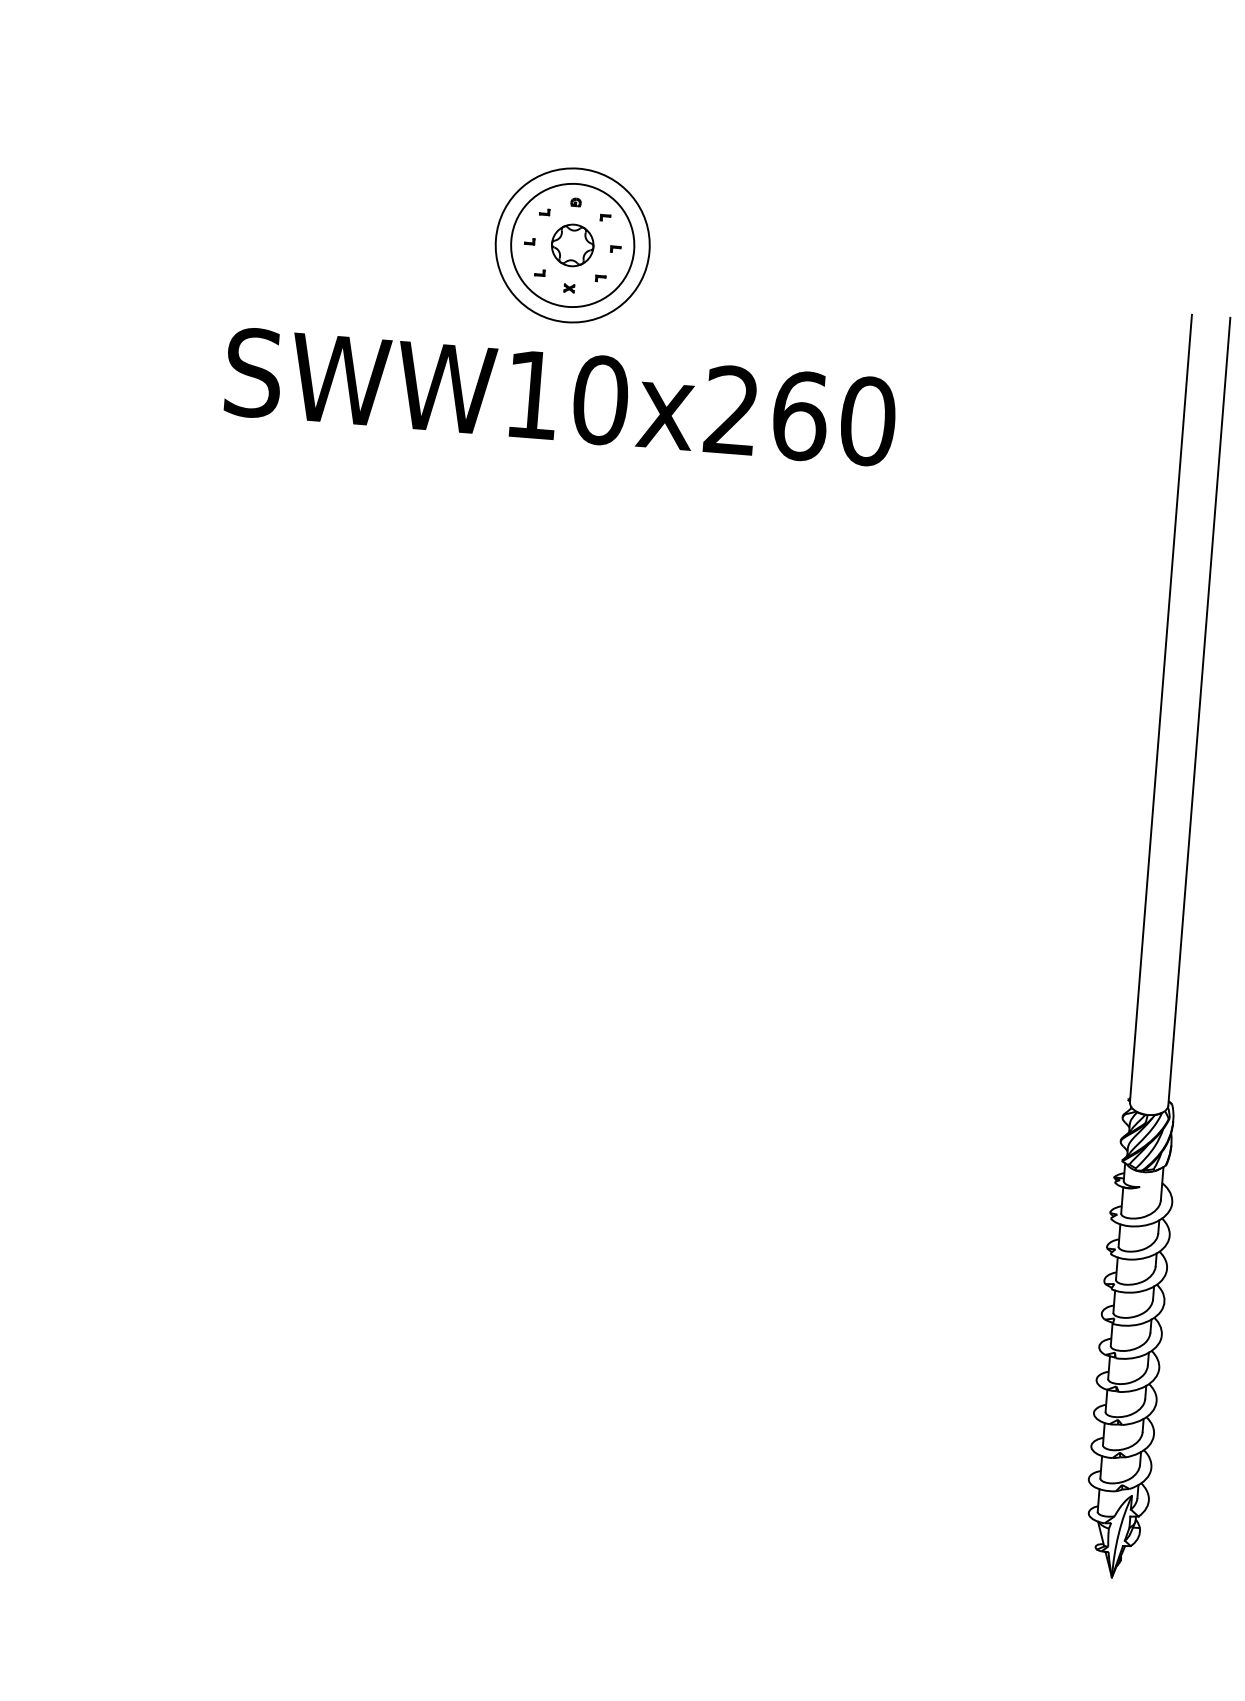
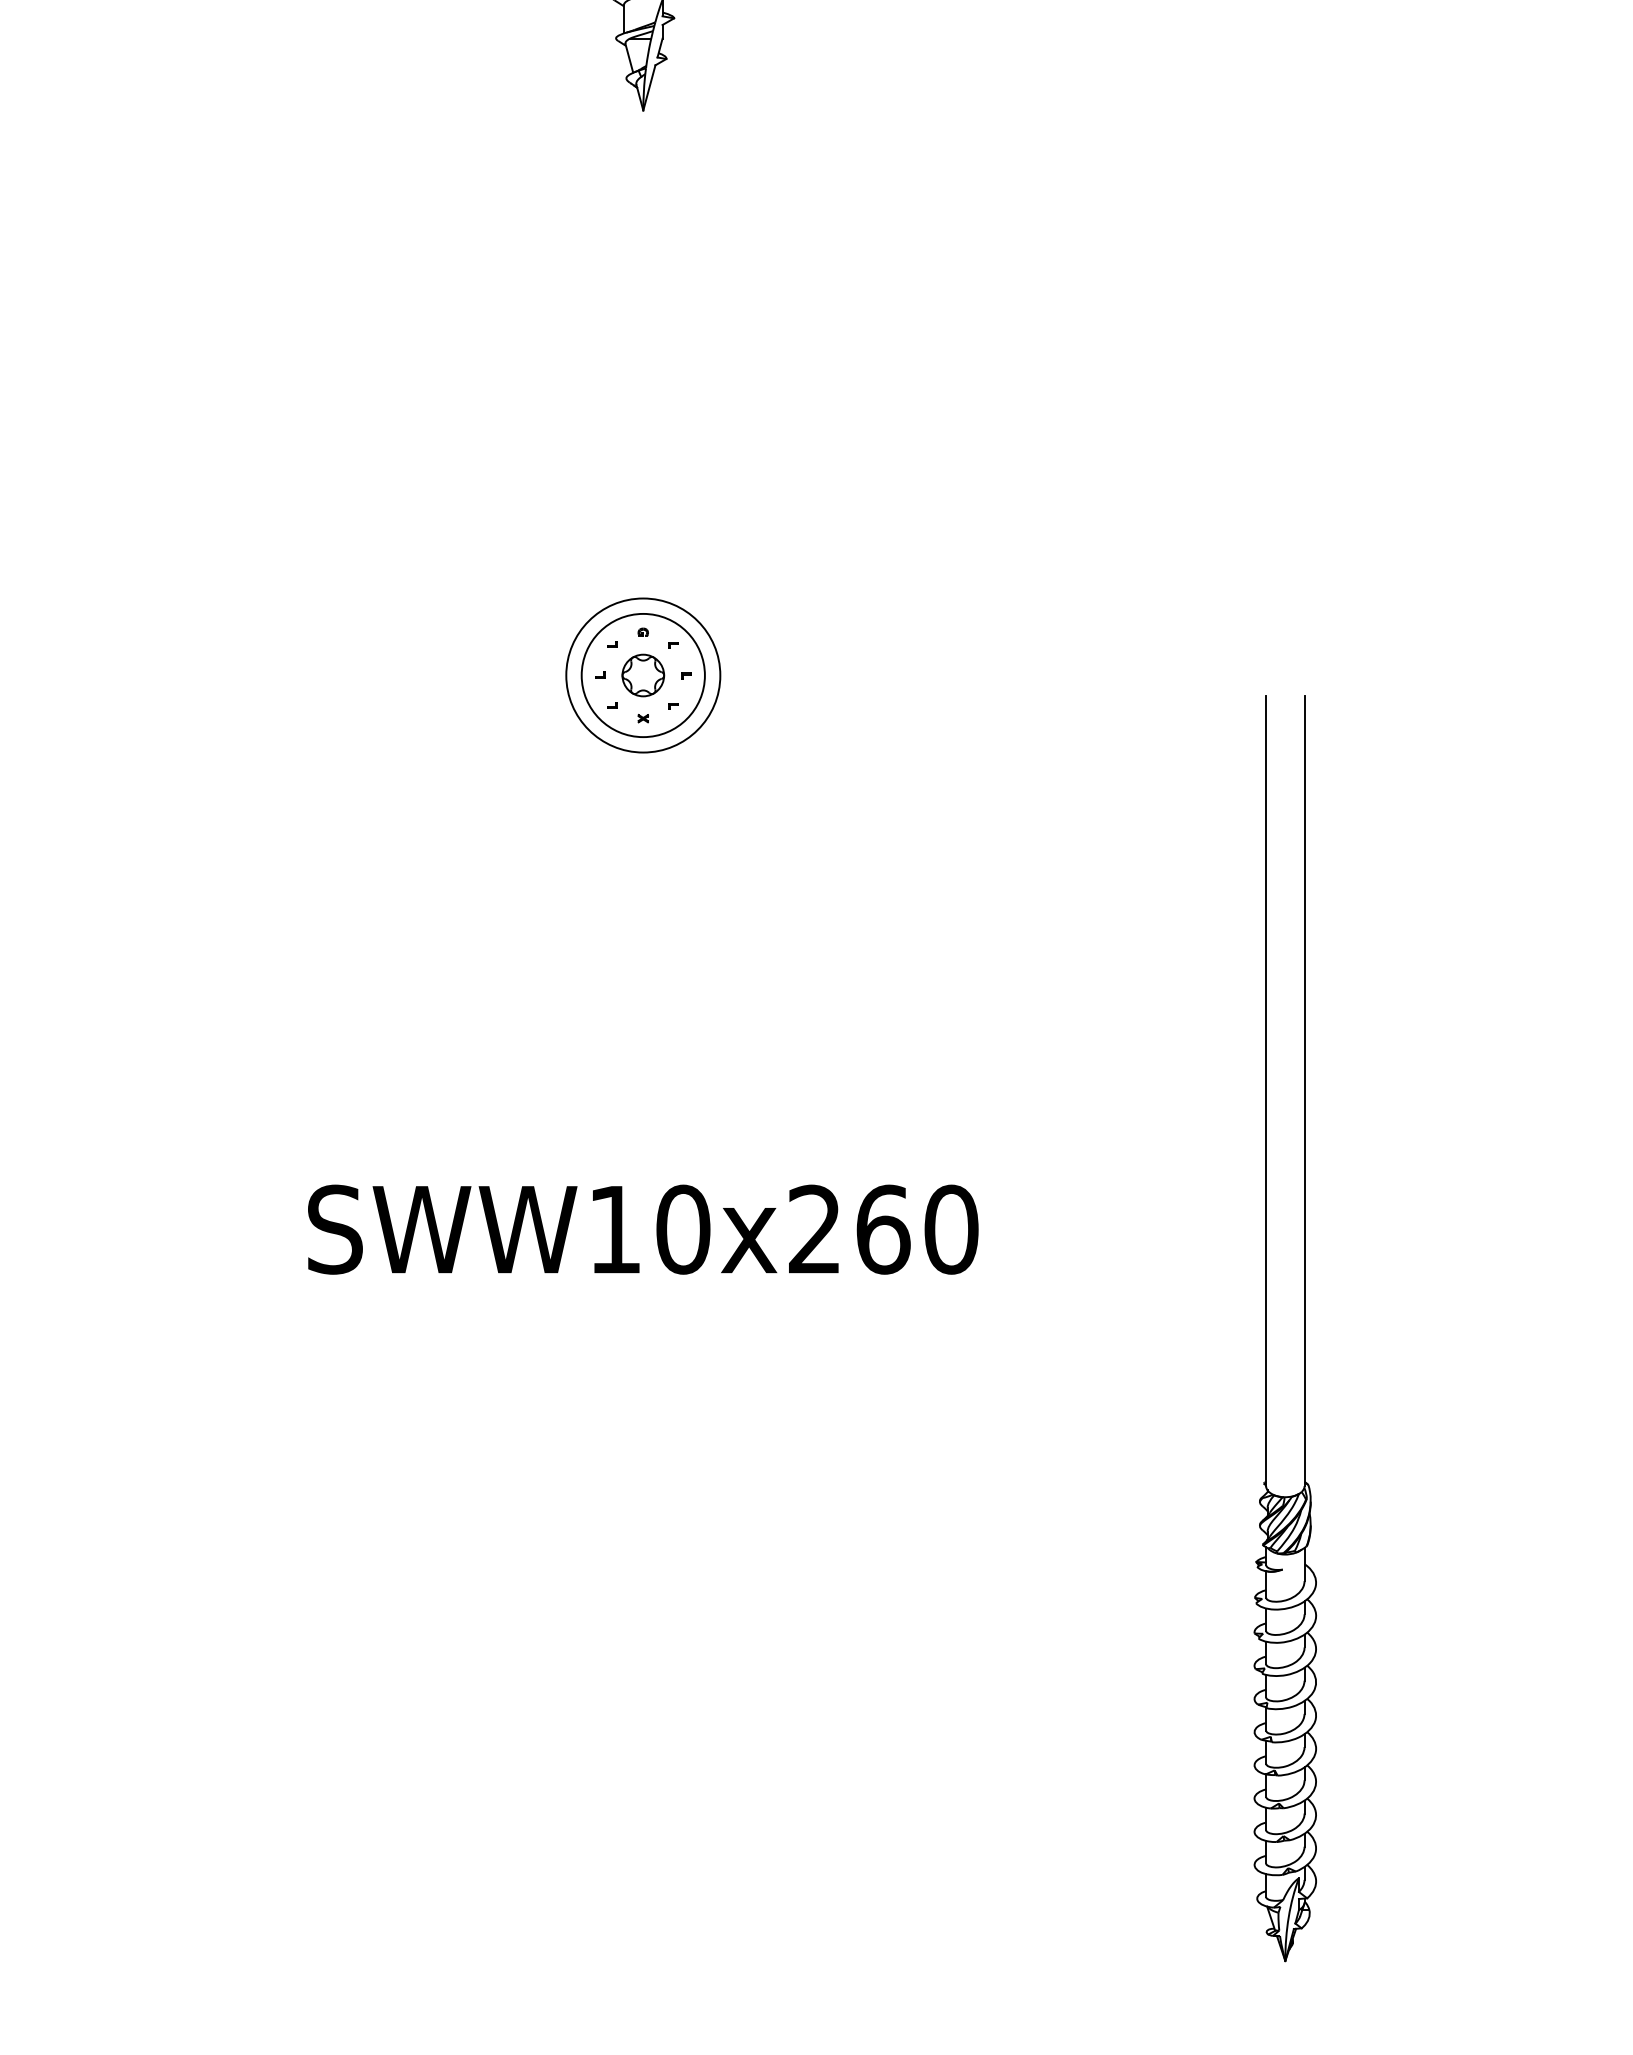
text: (560, 396) -> (643, 1229), moved

